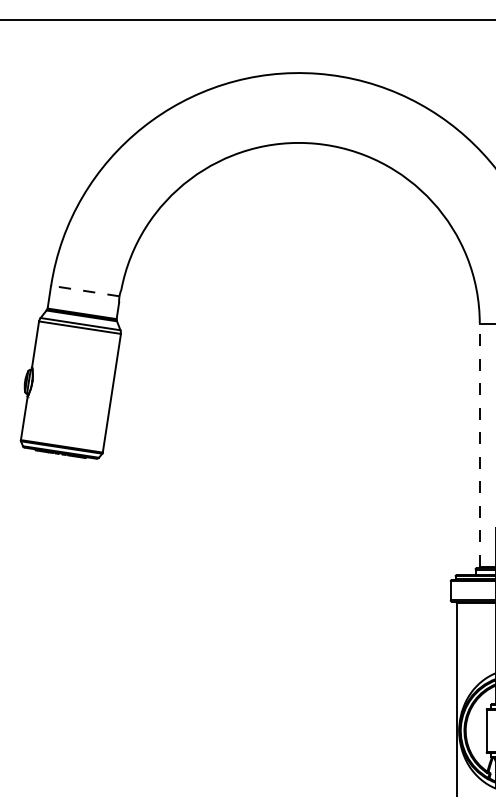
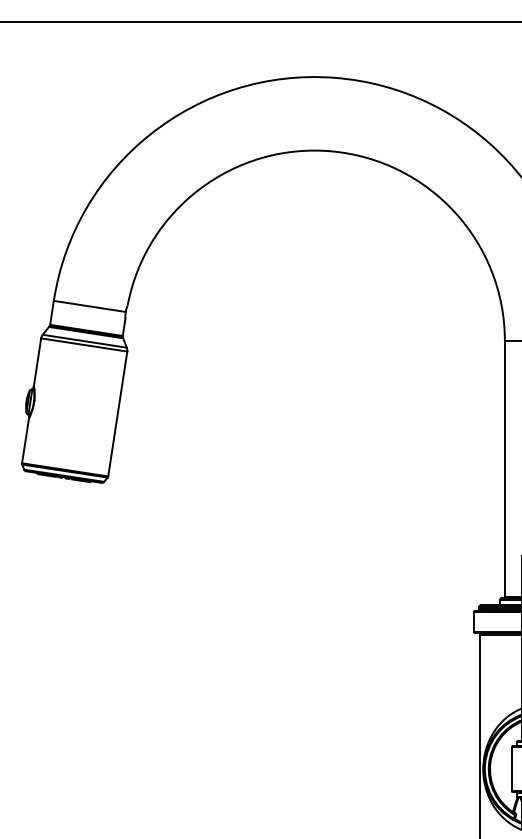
line: (85, 291) -> (90, 306), dashed -> solid
line: (479, 445) -> (504, 468), dashed -> solid

